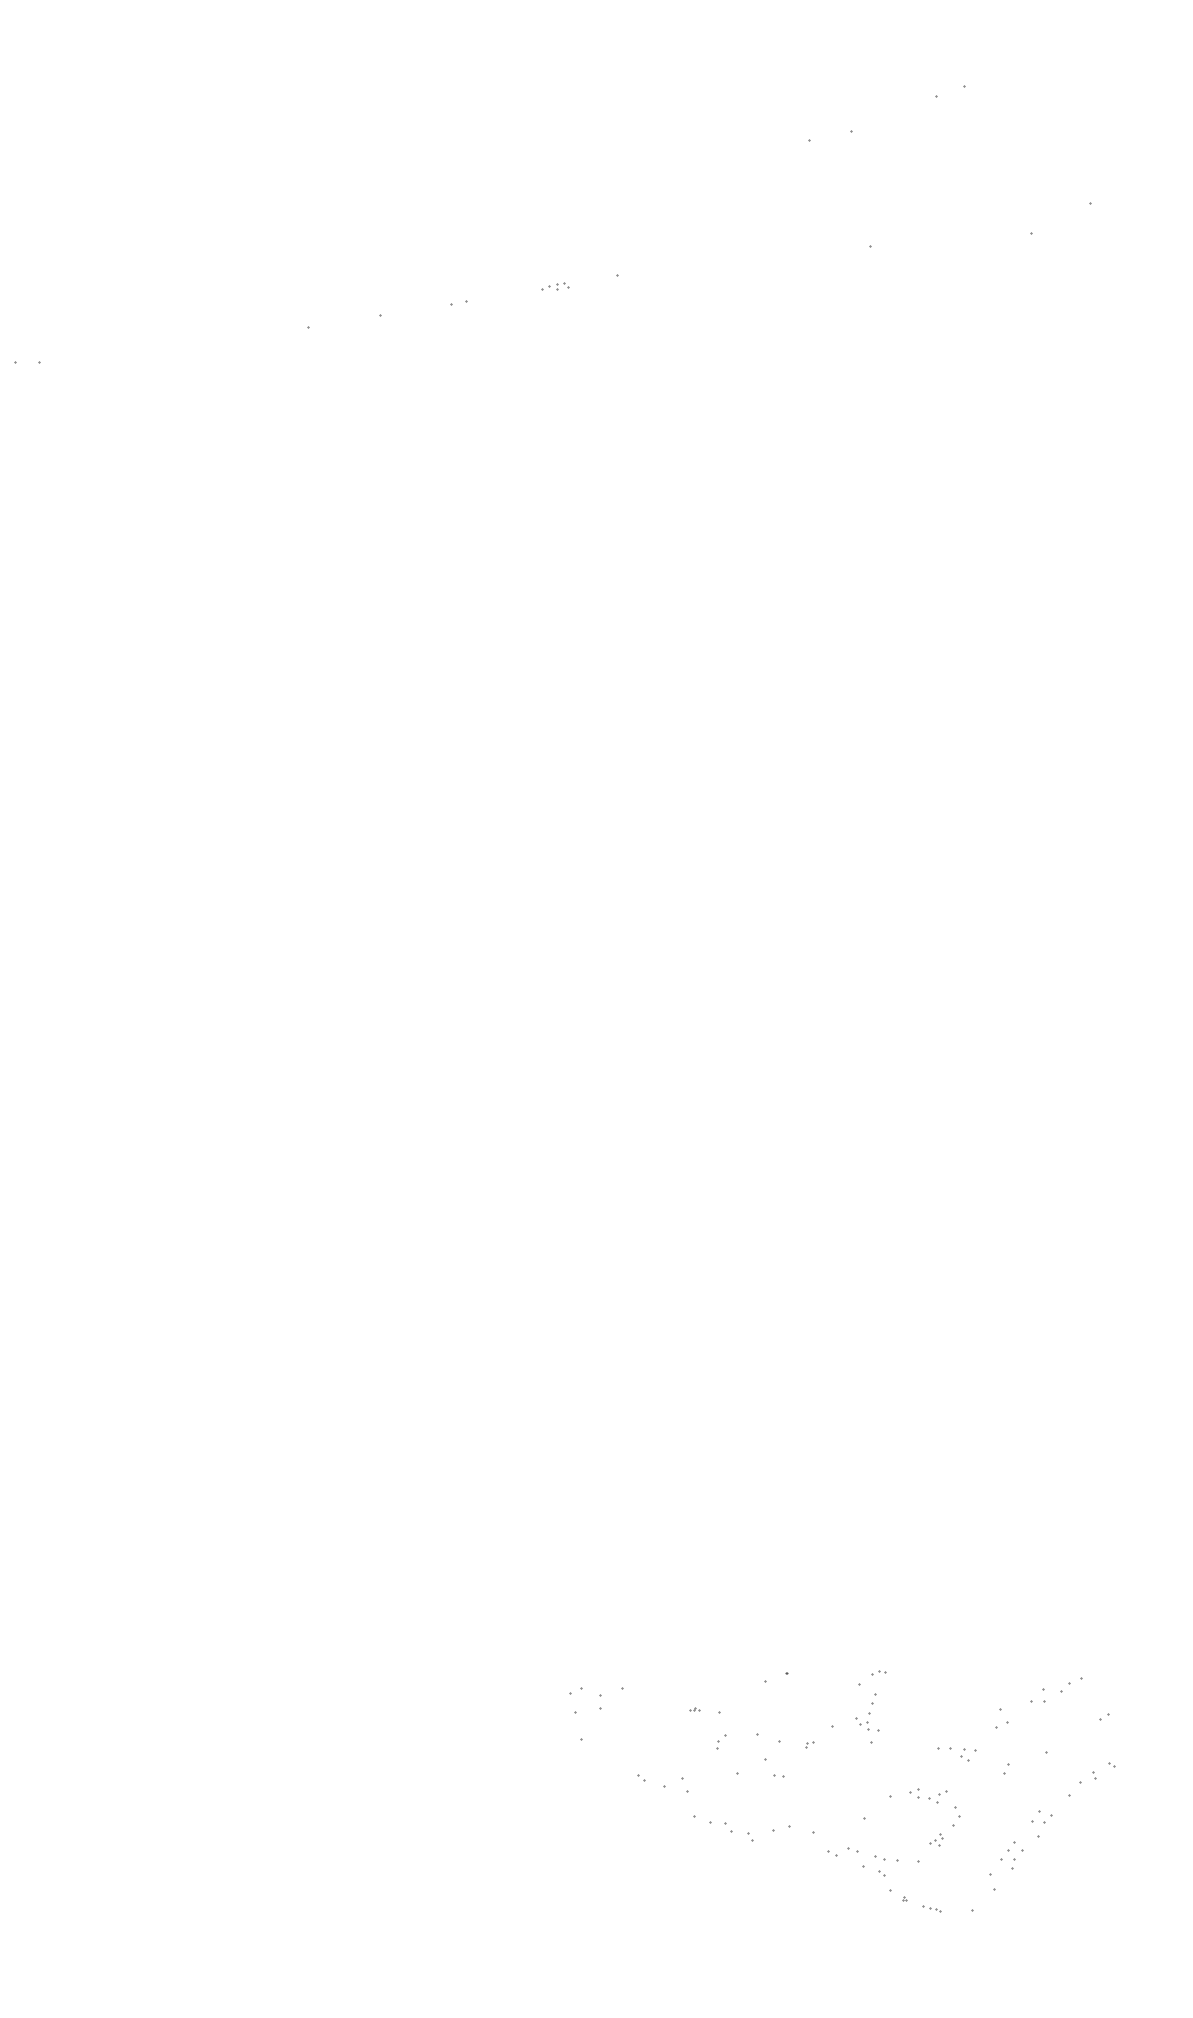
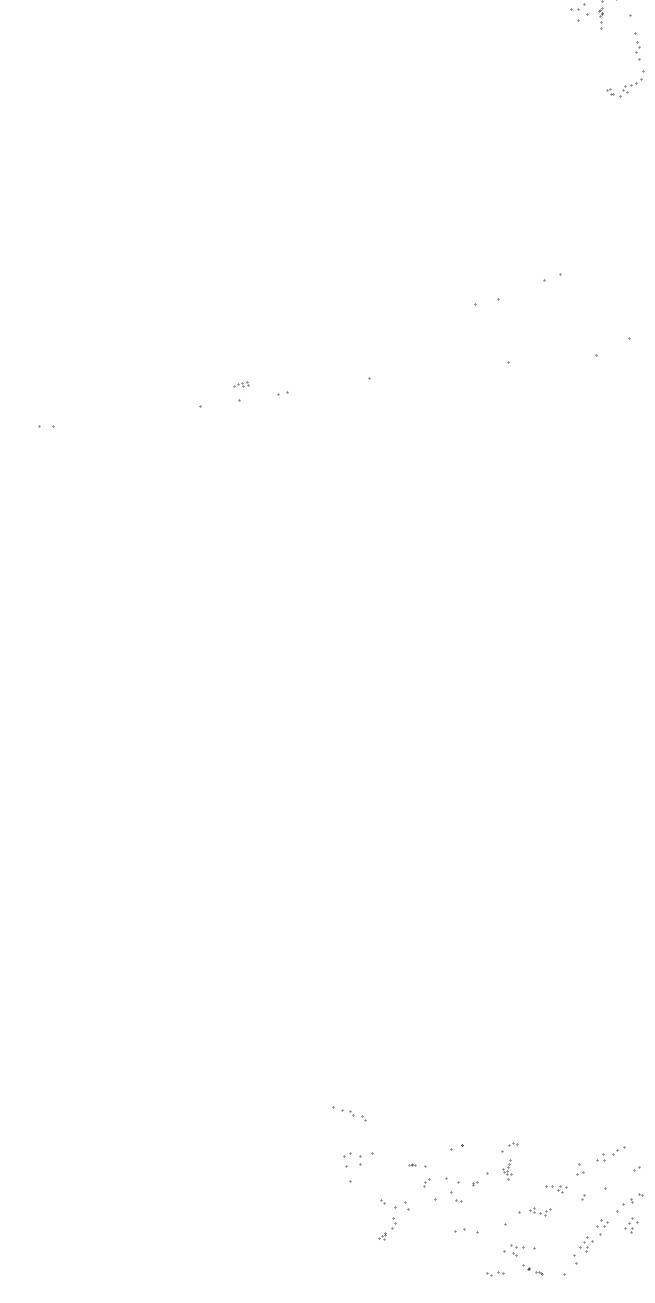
part: (555, 287) -> (241, 384), moved
part: (868, 1718) -> (507, 1169), size x0.7
part: (1094, 1820) -> (631, 1225), added
part: (945, 1826) -> (387, 1228), moved
part: (724, 1827) -> (349, 1113), moved
part: (843, 1851) -> (495, 1273), moved
part: (914, 1900) -> (532, 1269), size x0.7

